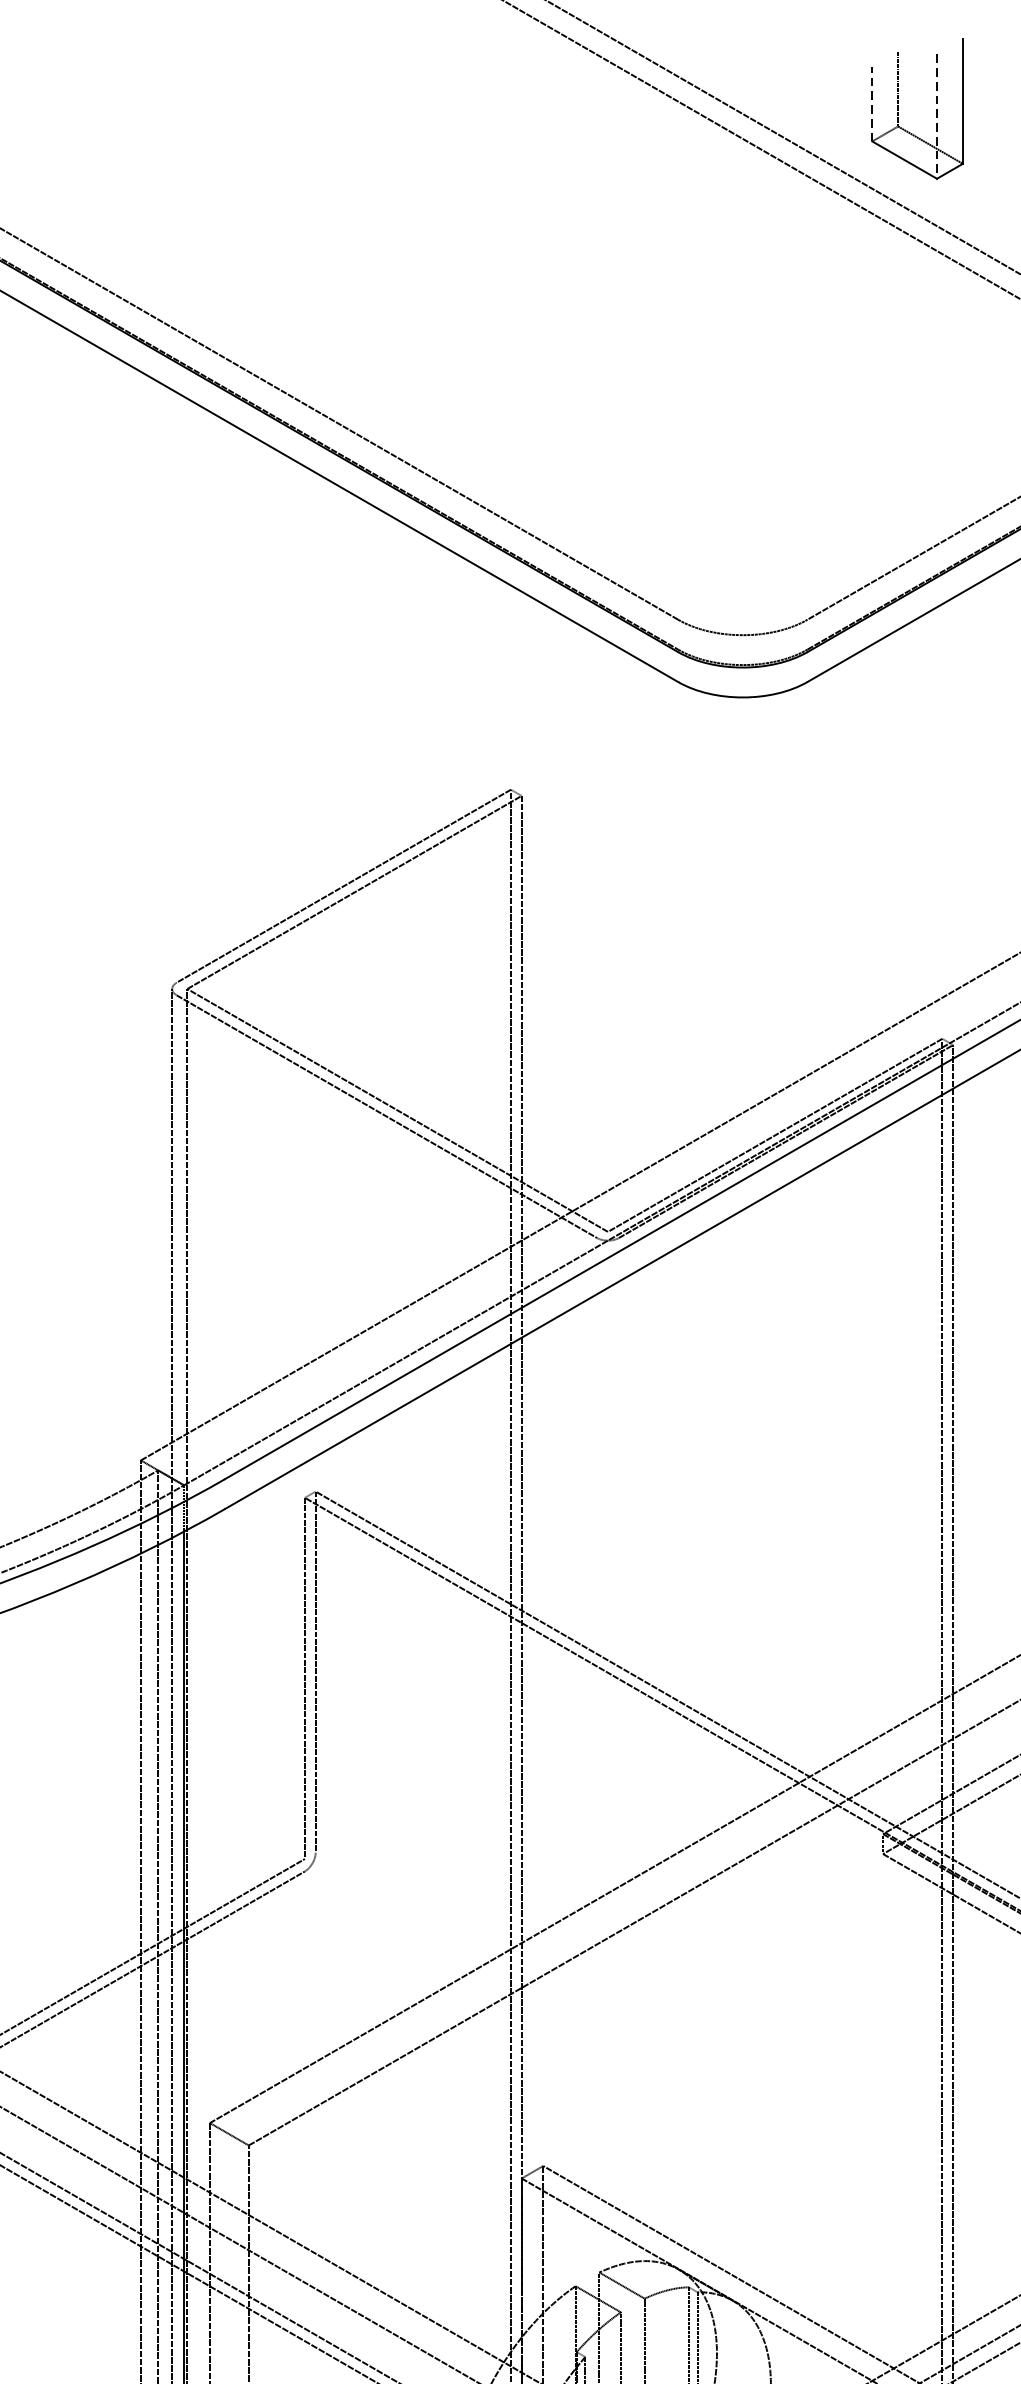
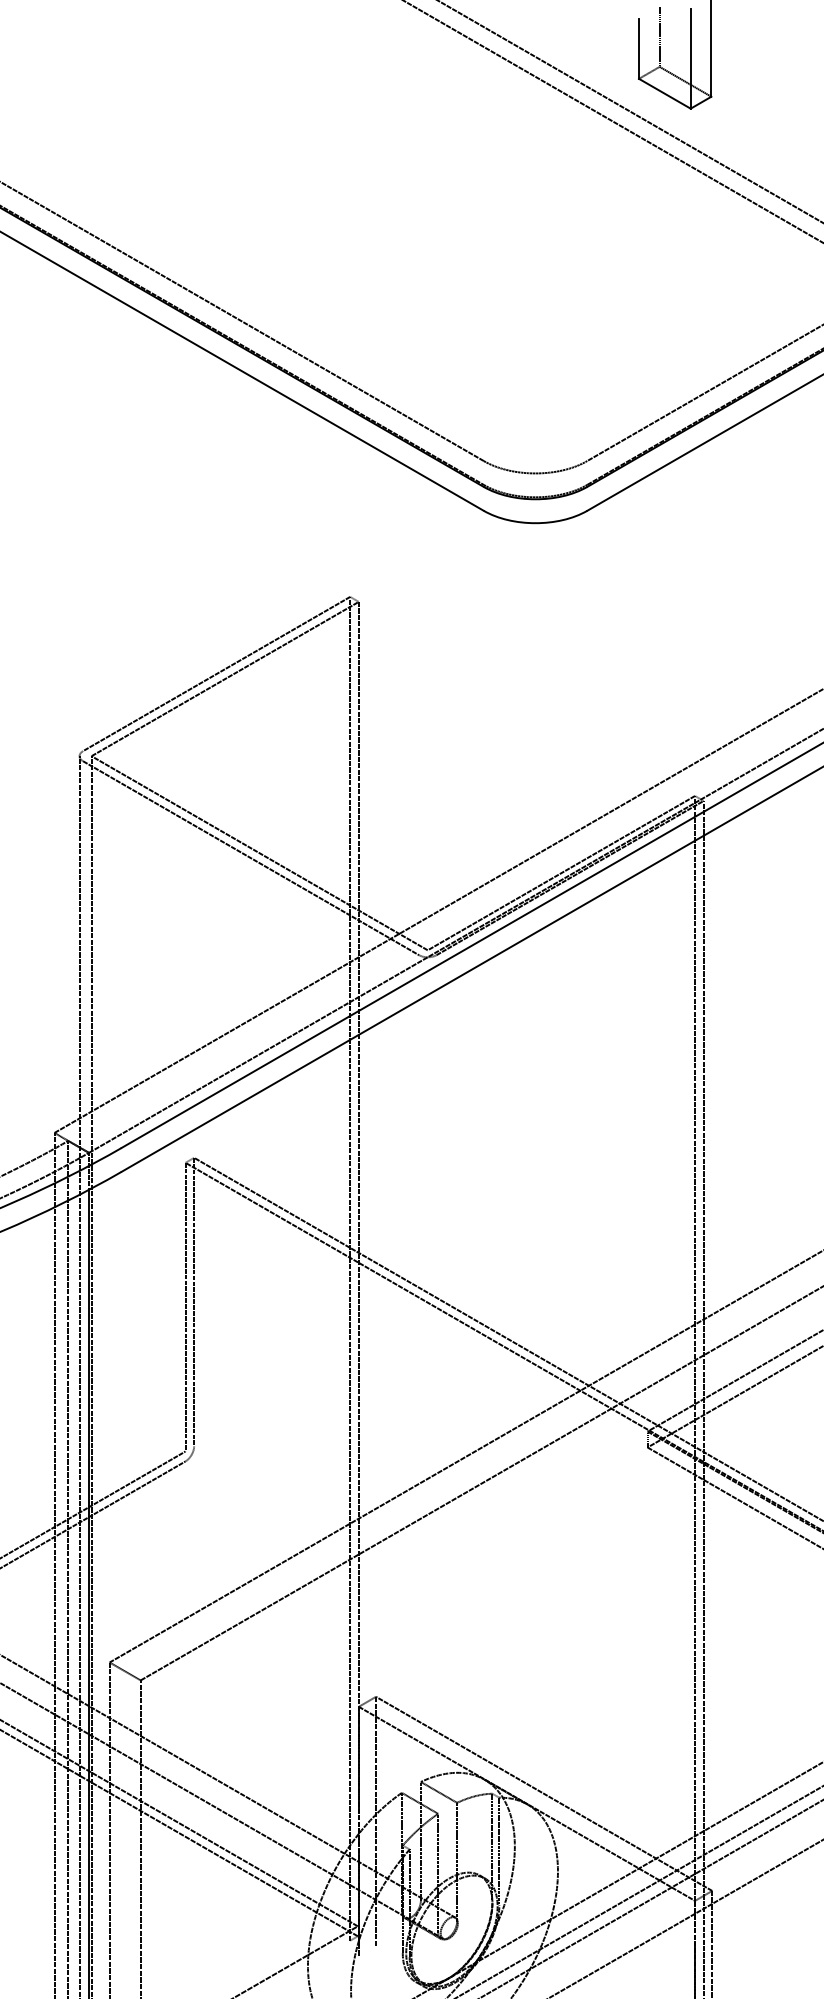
line: (871, 103) -> (638, 48), dashed -> solid
line: (936, 115) -> (690, 58), dashed -> solid

